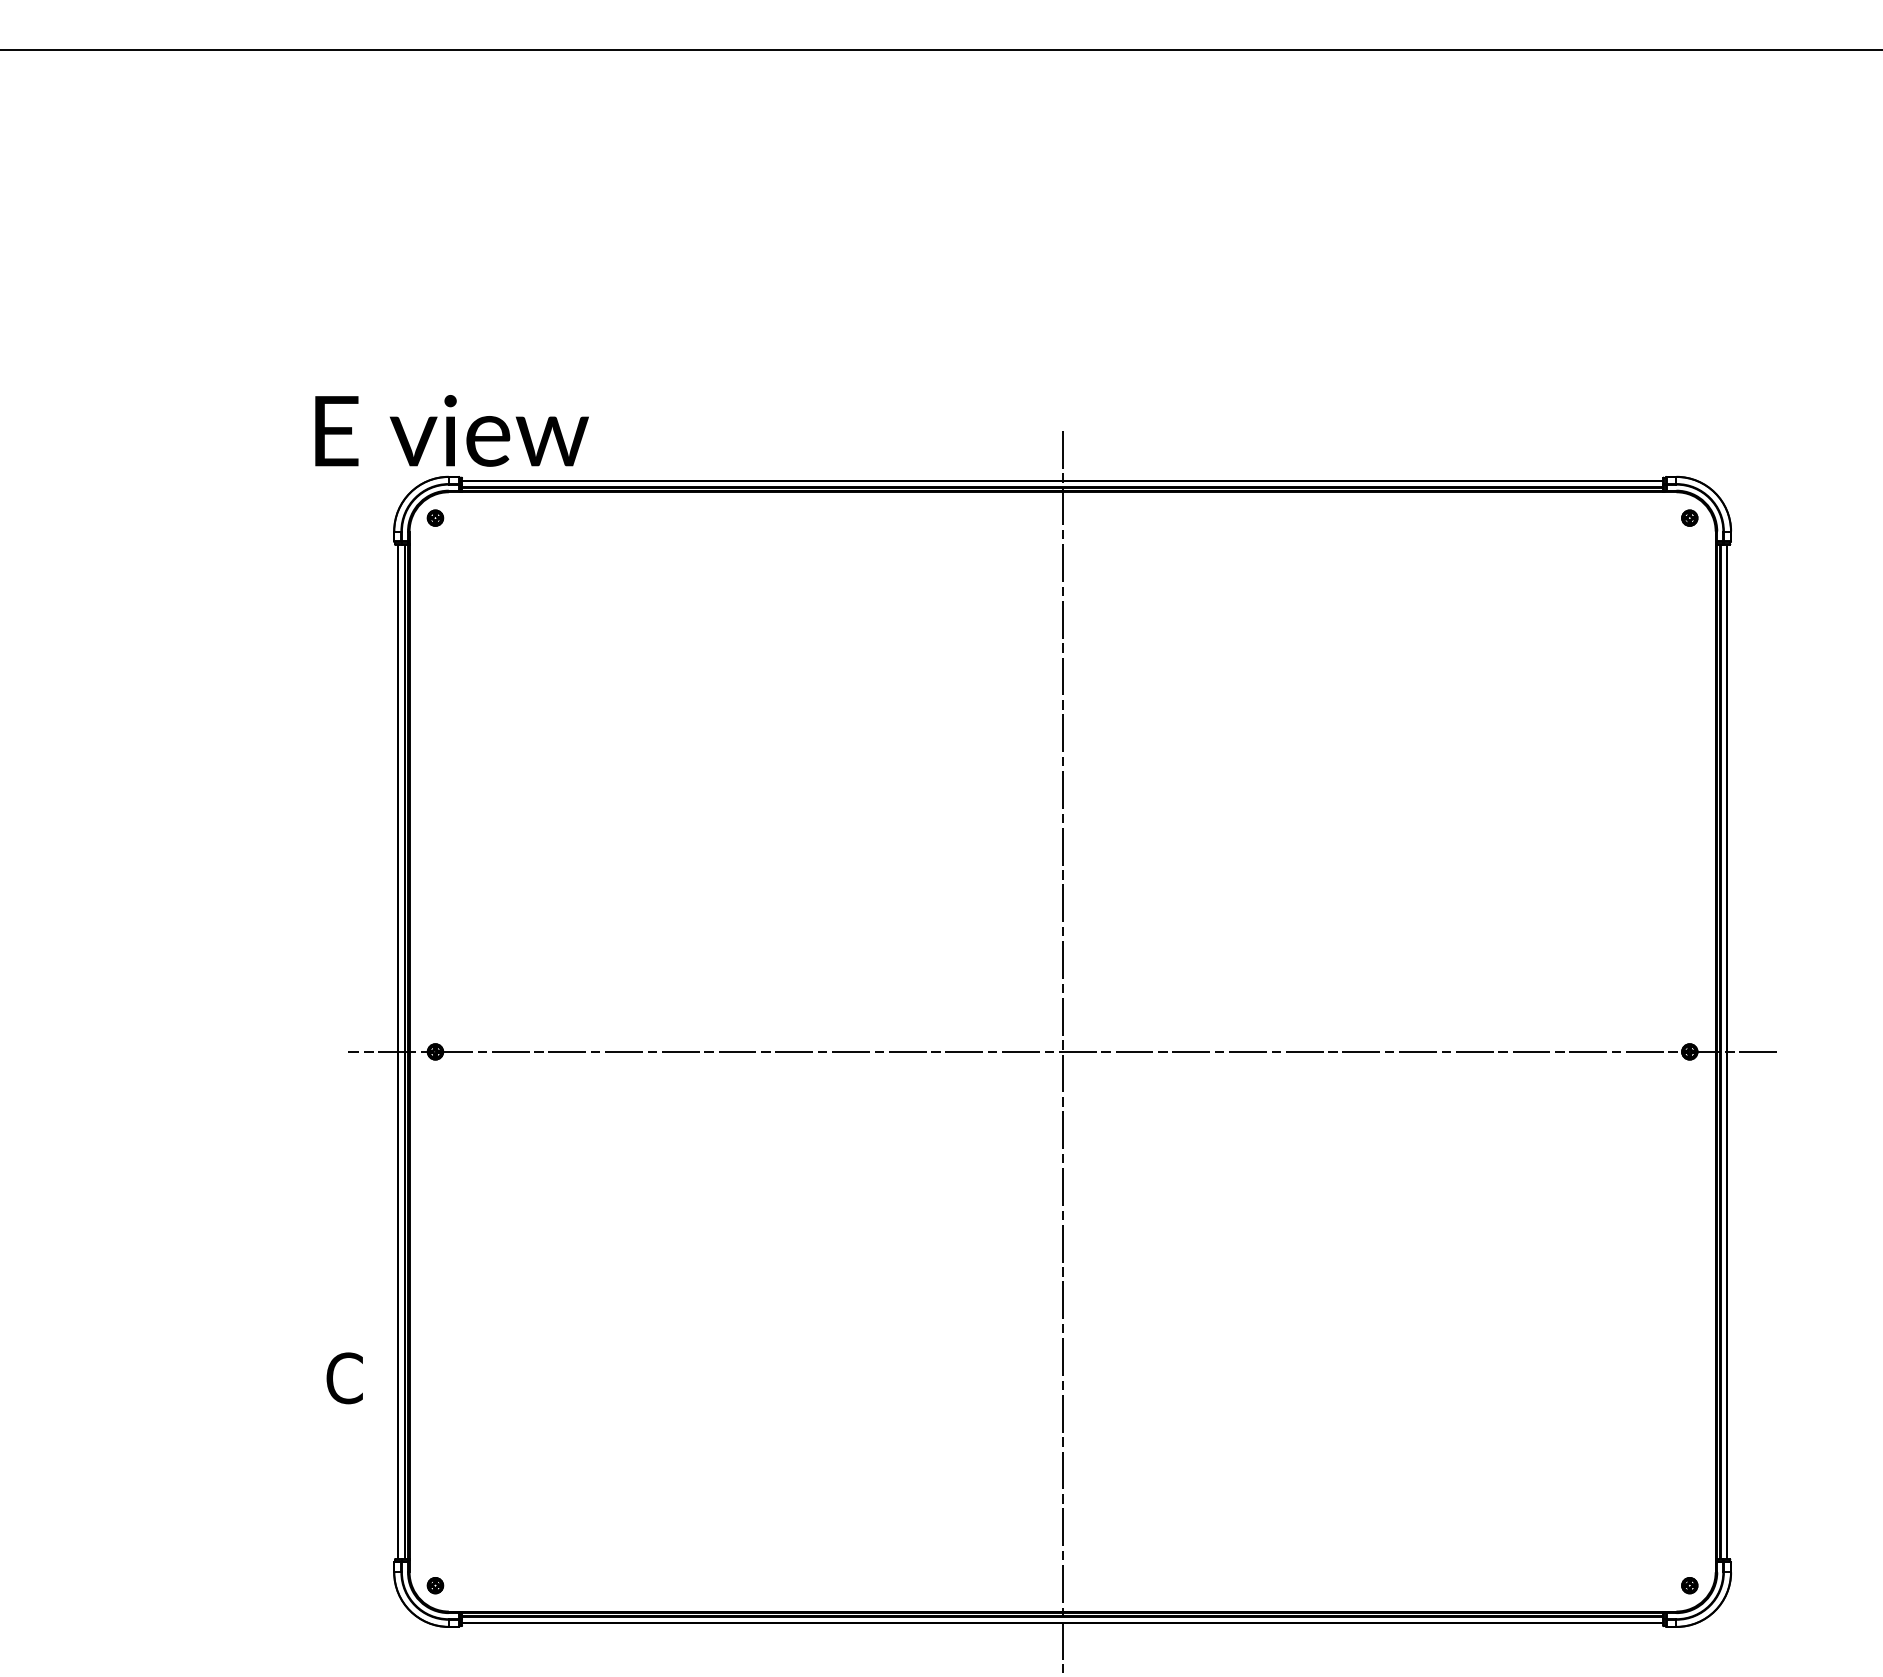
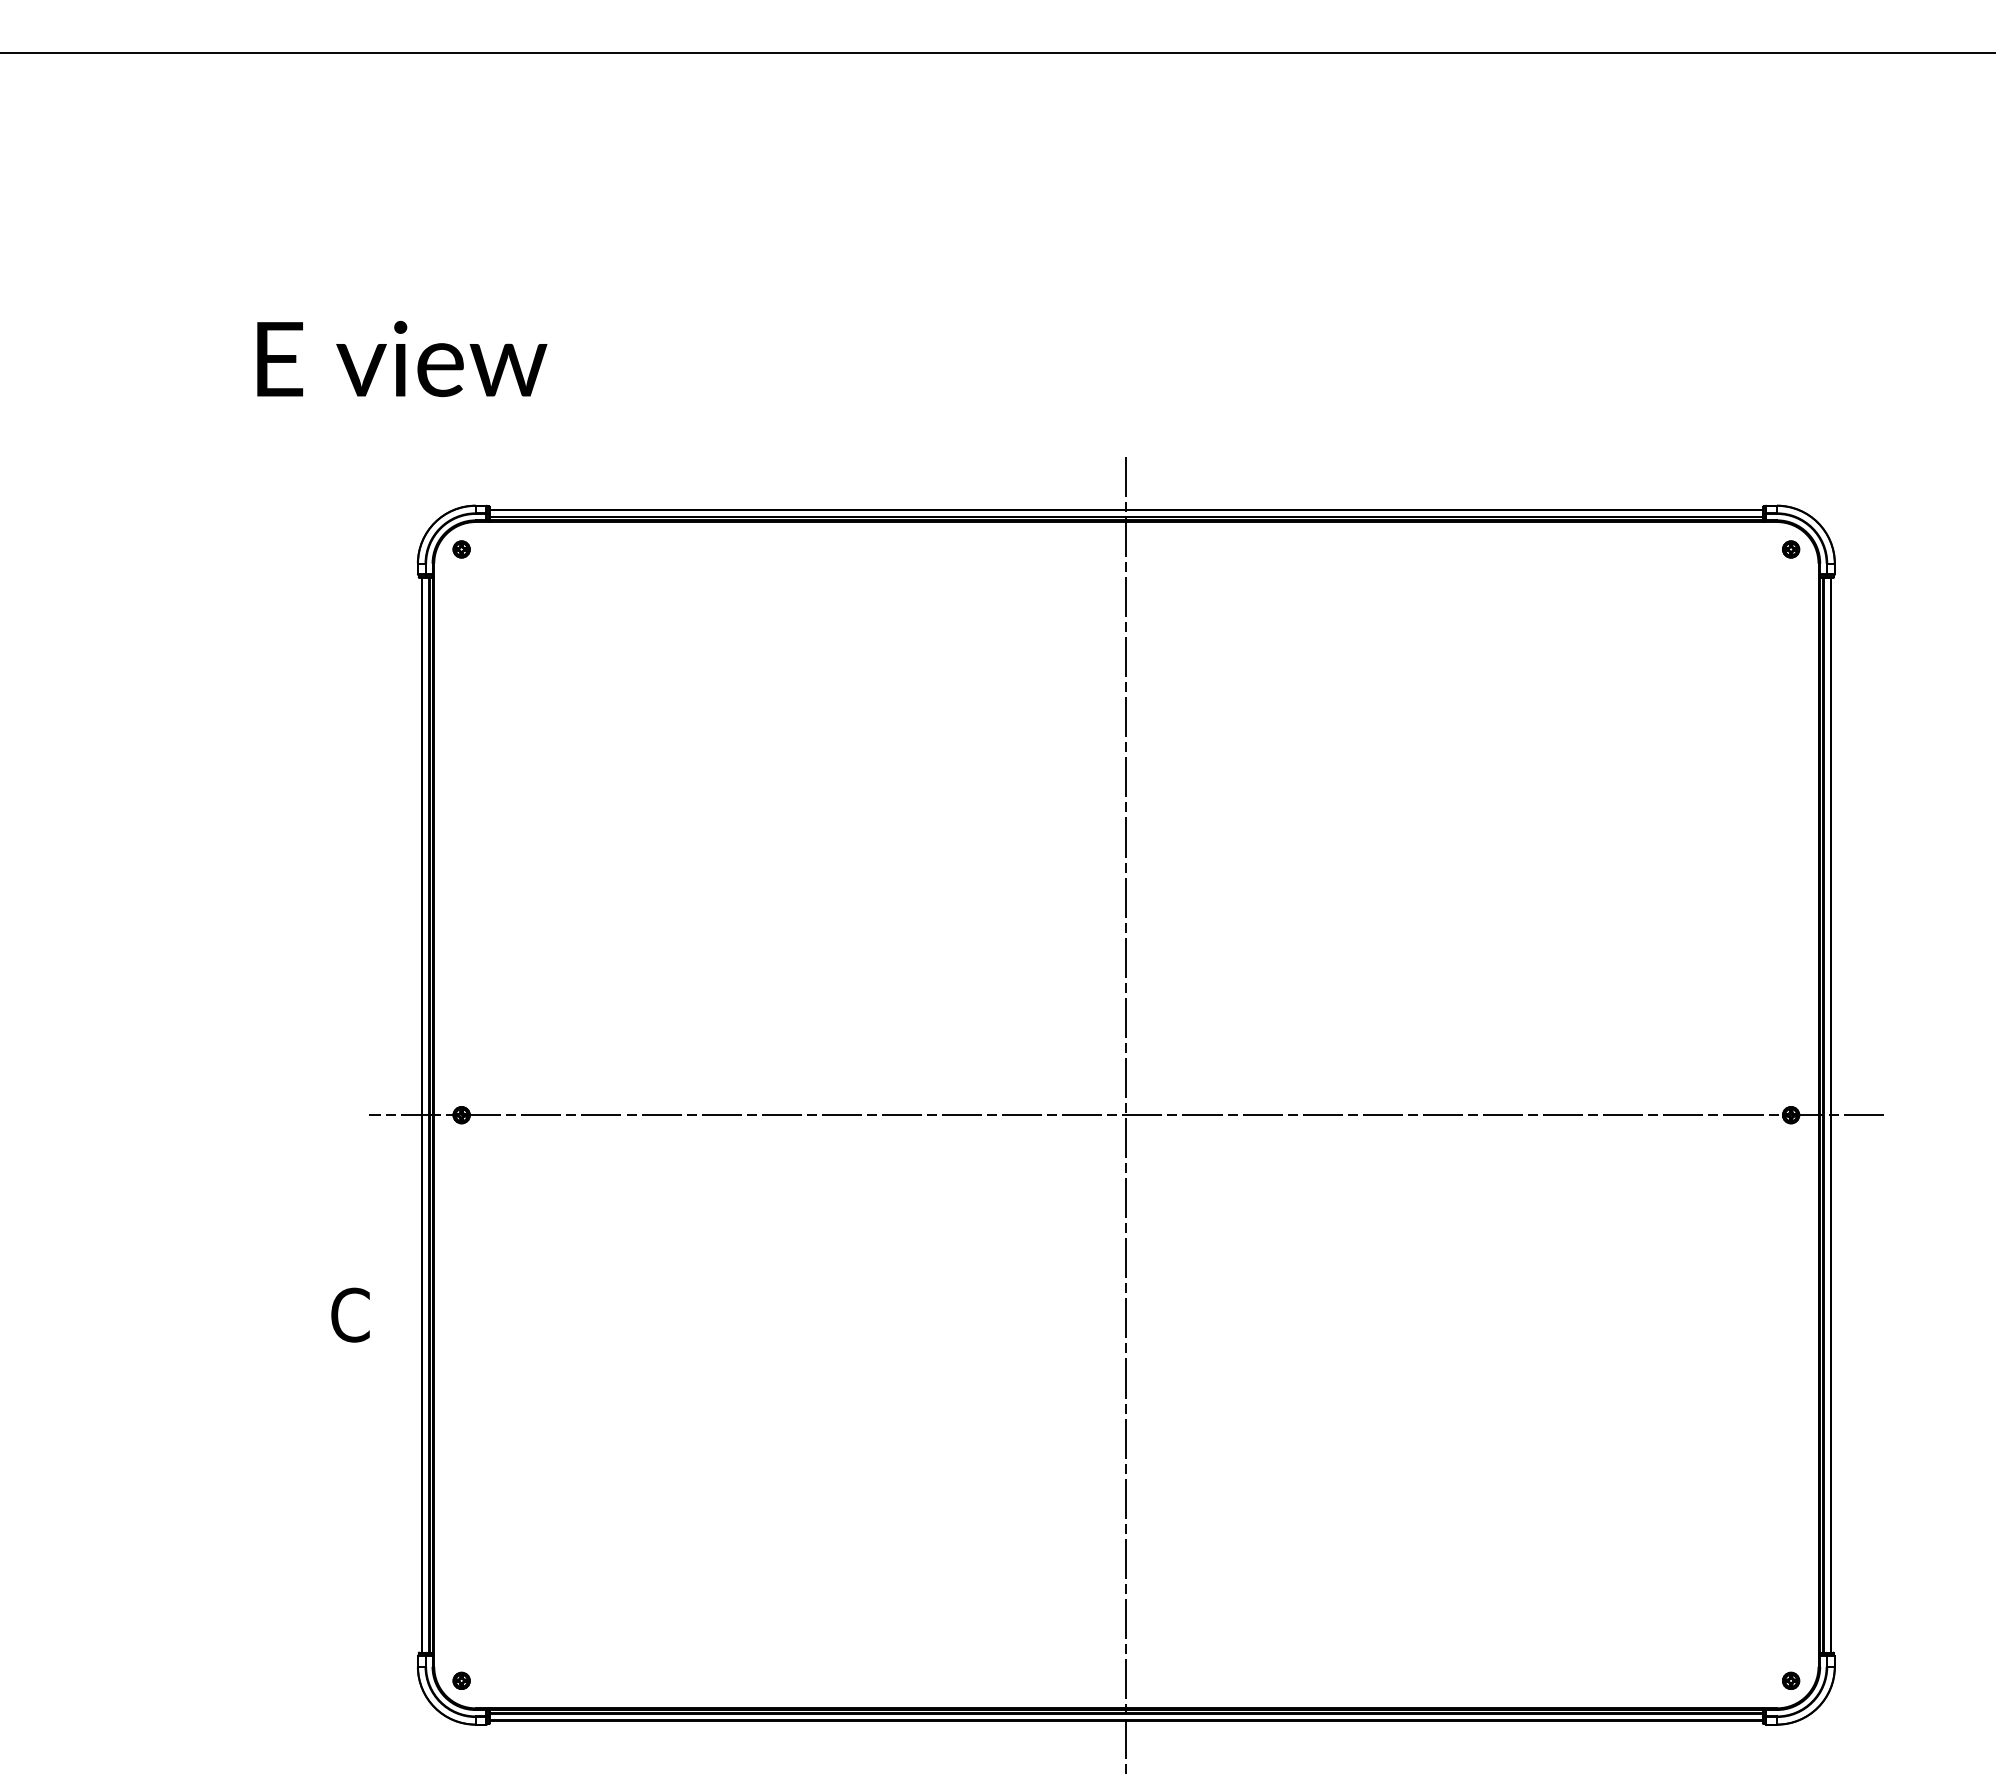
text: (452, 430) -> (402, 358), moved
text: (344, 1377) -> (350, 1314), moved

